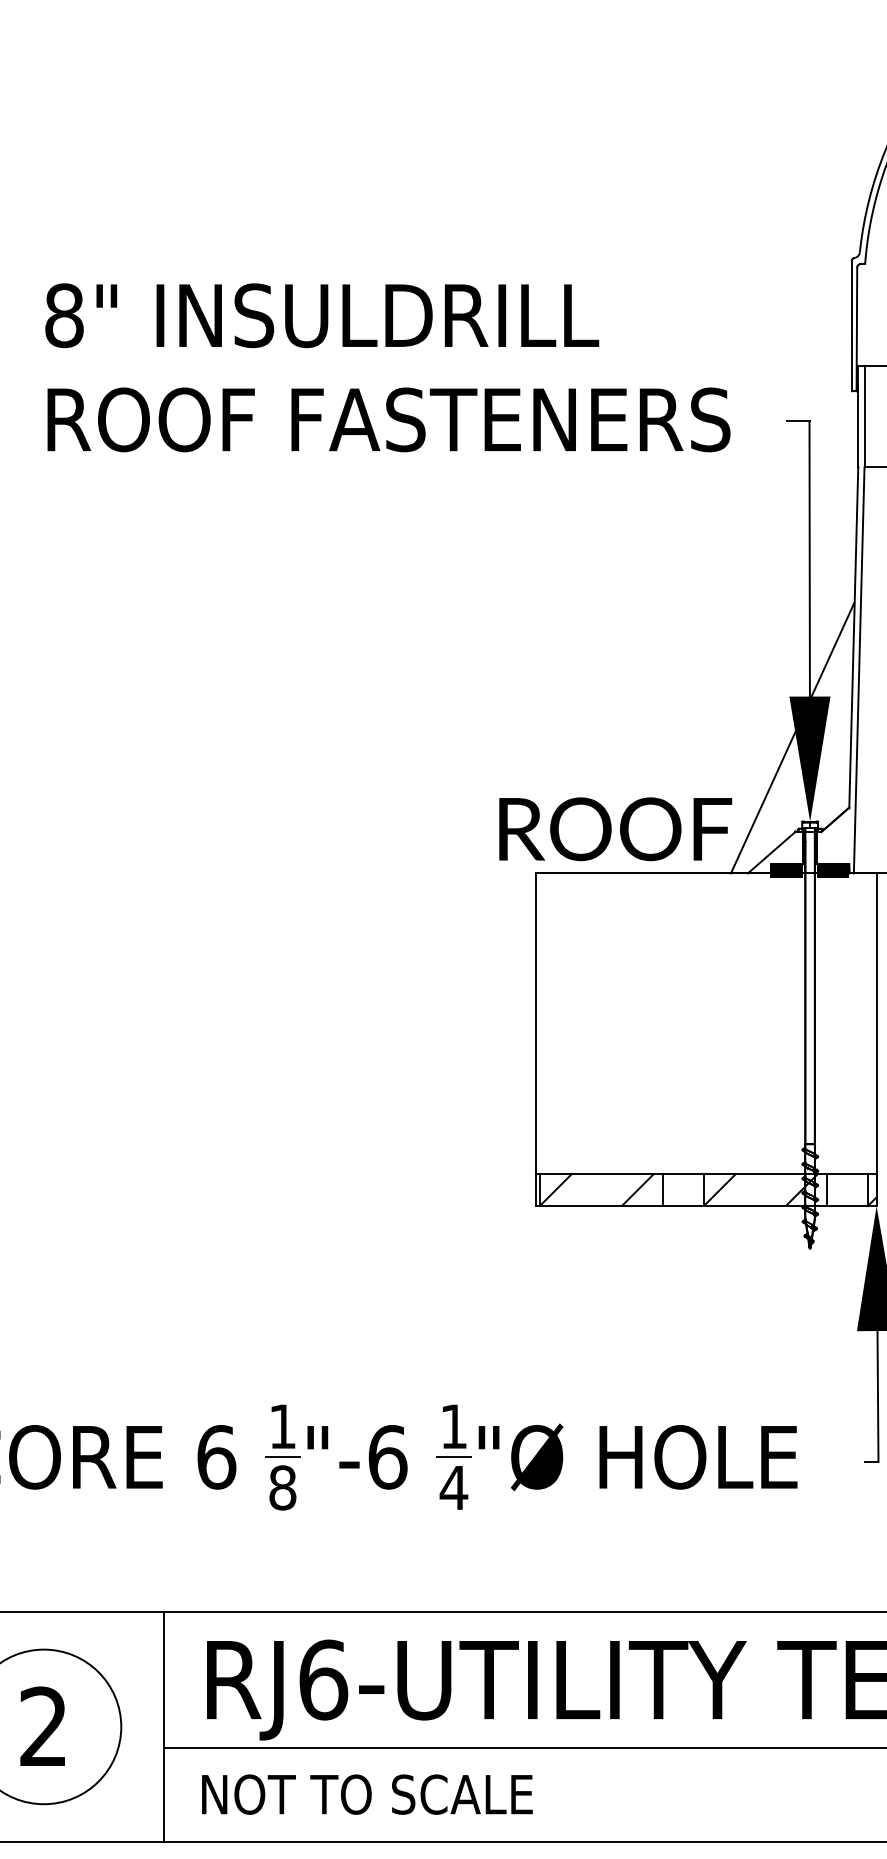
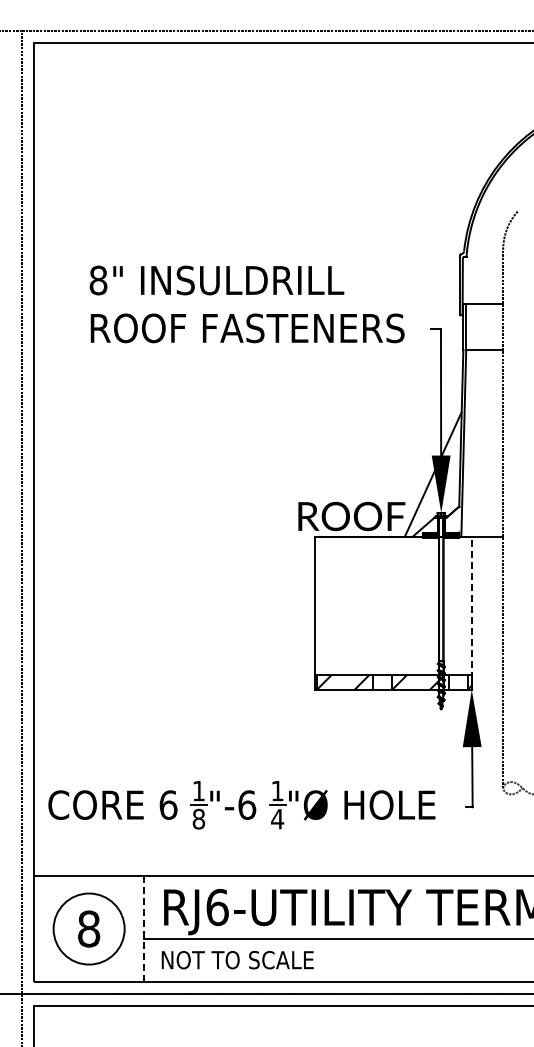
line: (875, 1038) -> (471, 612), solid -> dashed
text: (44, 1725) -> (89, 928), 2 -> 8
line: (164, 1727) -> (144, 929), solid -> dashed

